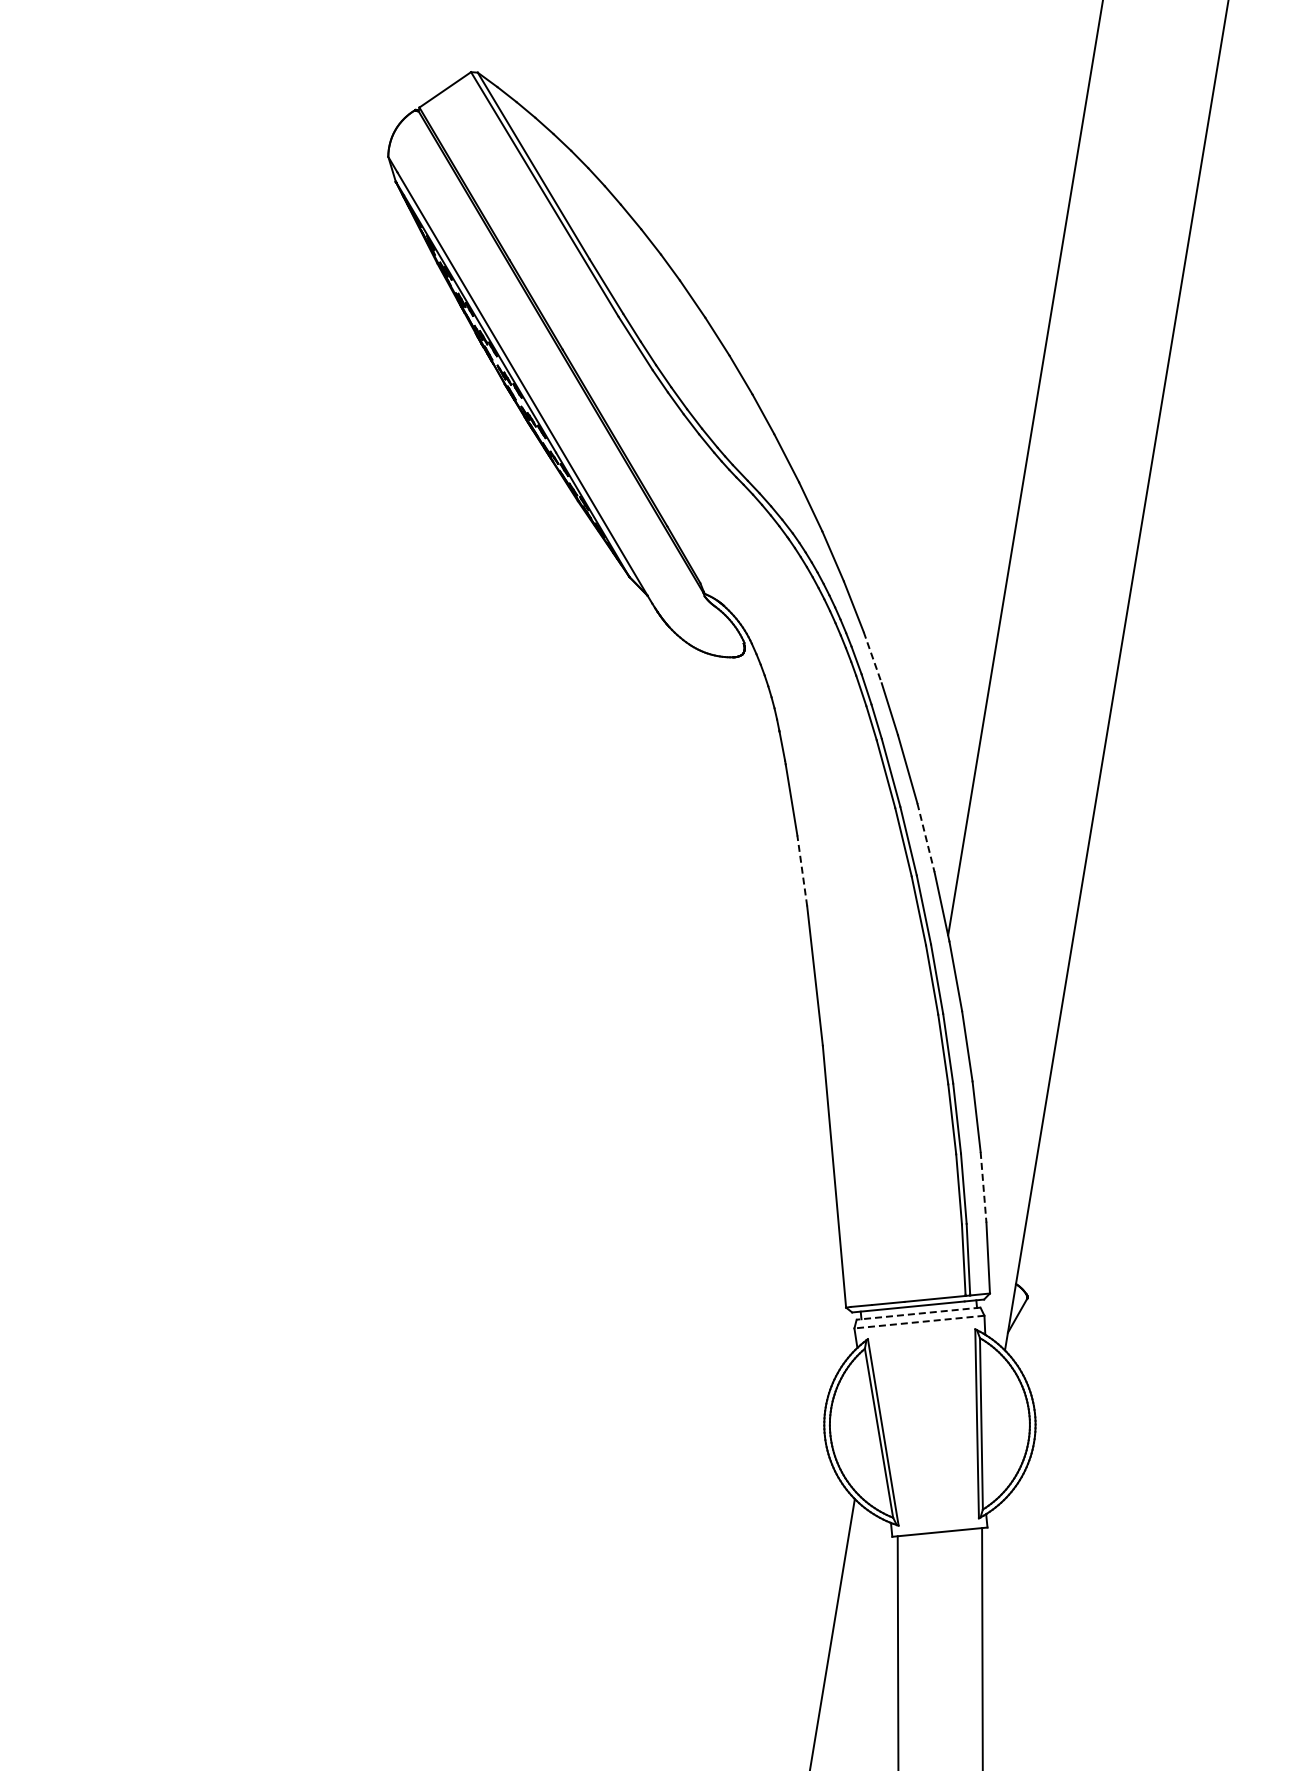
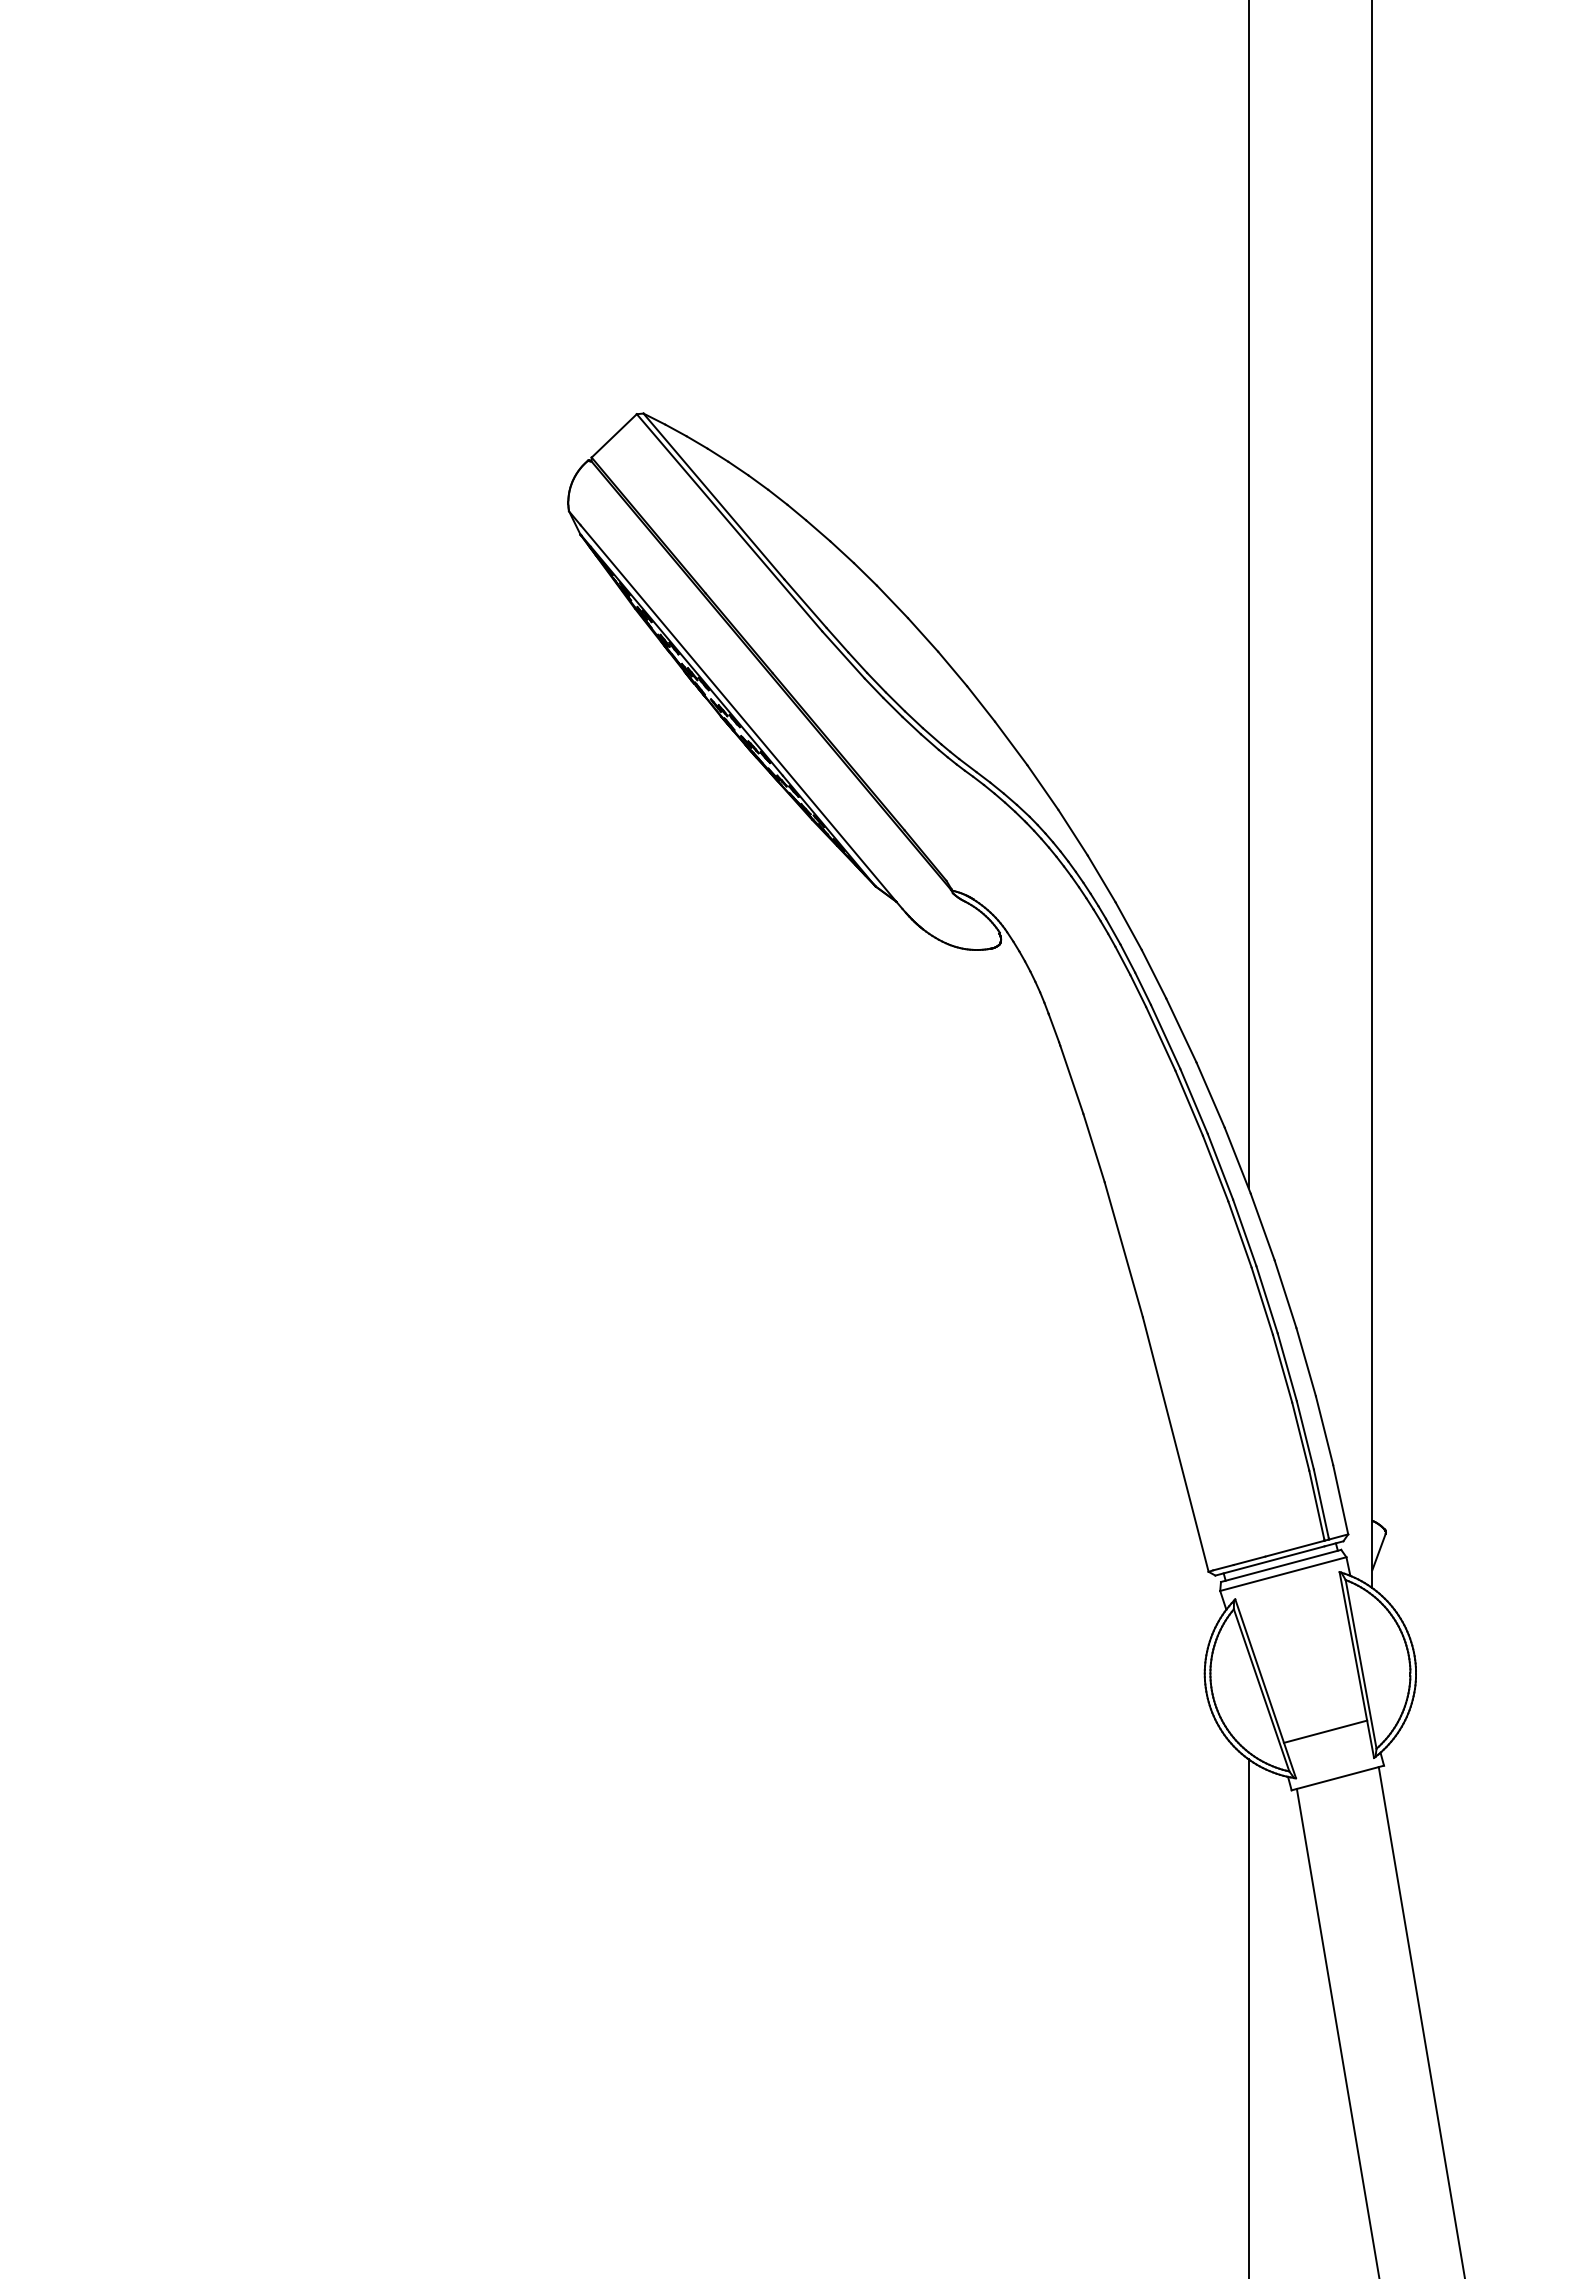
line: (872, 657) -> (1128, 926), dashed -> solid
line: (925, 838) -> (1210, 1095), dashed -> solid
line: (802, 871) -> (1094, 1148), dashed -> solid
line: (983, 1188) -> (1324, 1431), dashed -> solid
line: (917, 1314) -> (1280, 1566), dashed -> solid
line: (918, 1322) -> (1282, 1574), dashed -> solid
line: (935, 1484) -> (1325, 1731), added

